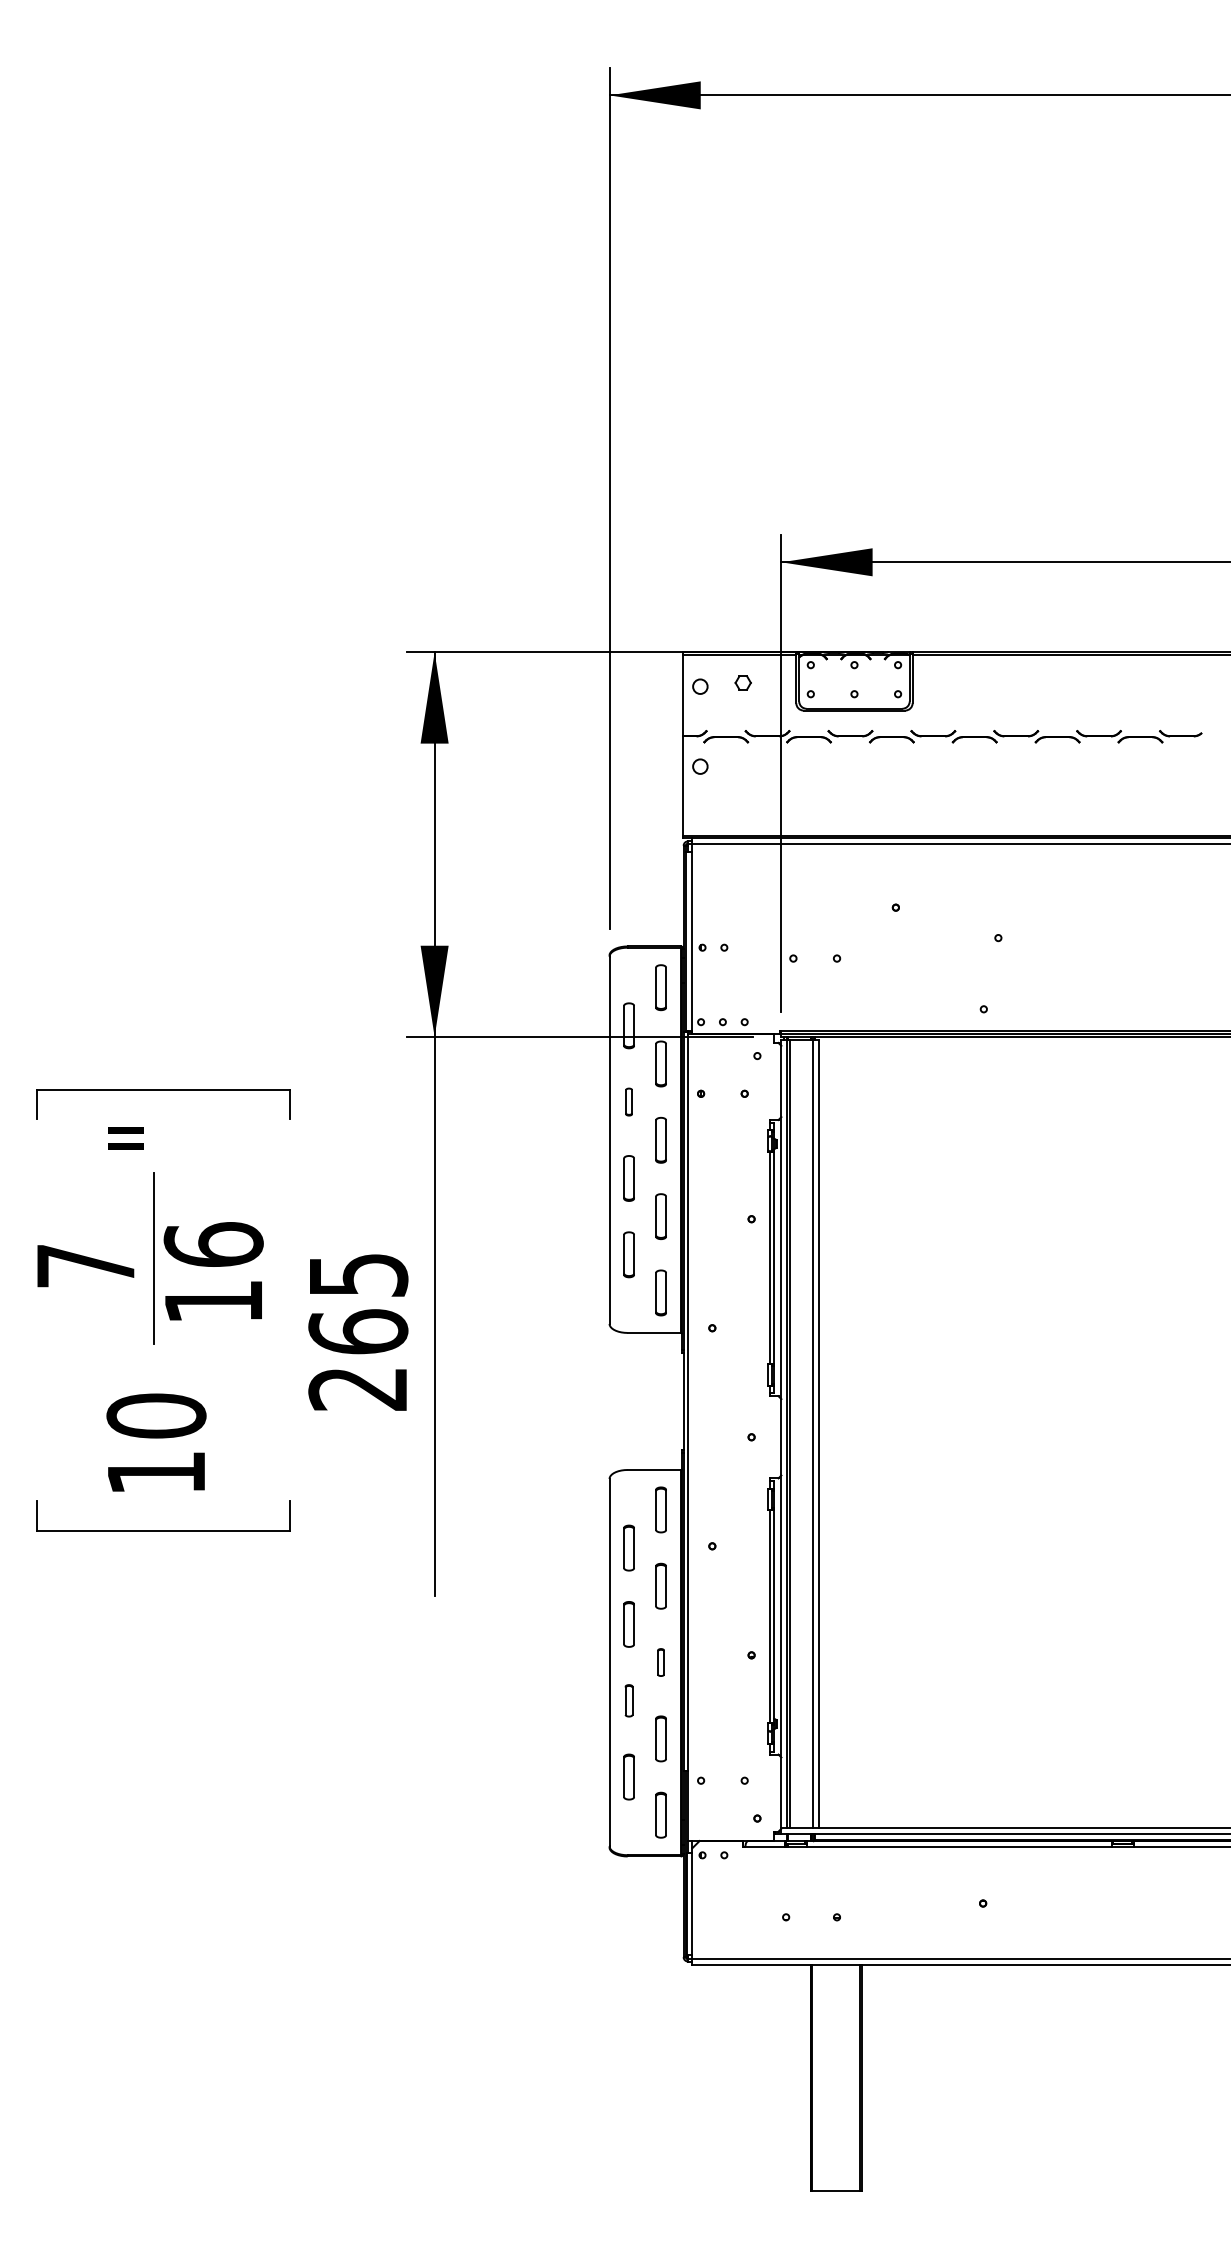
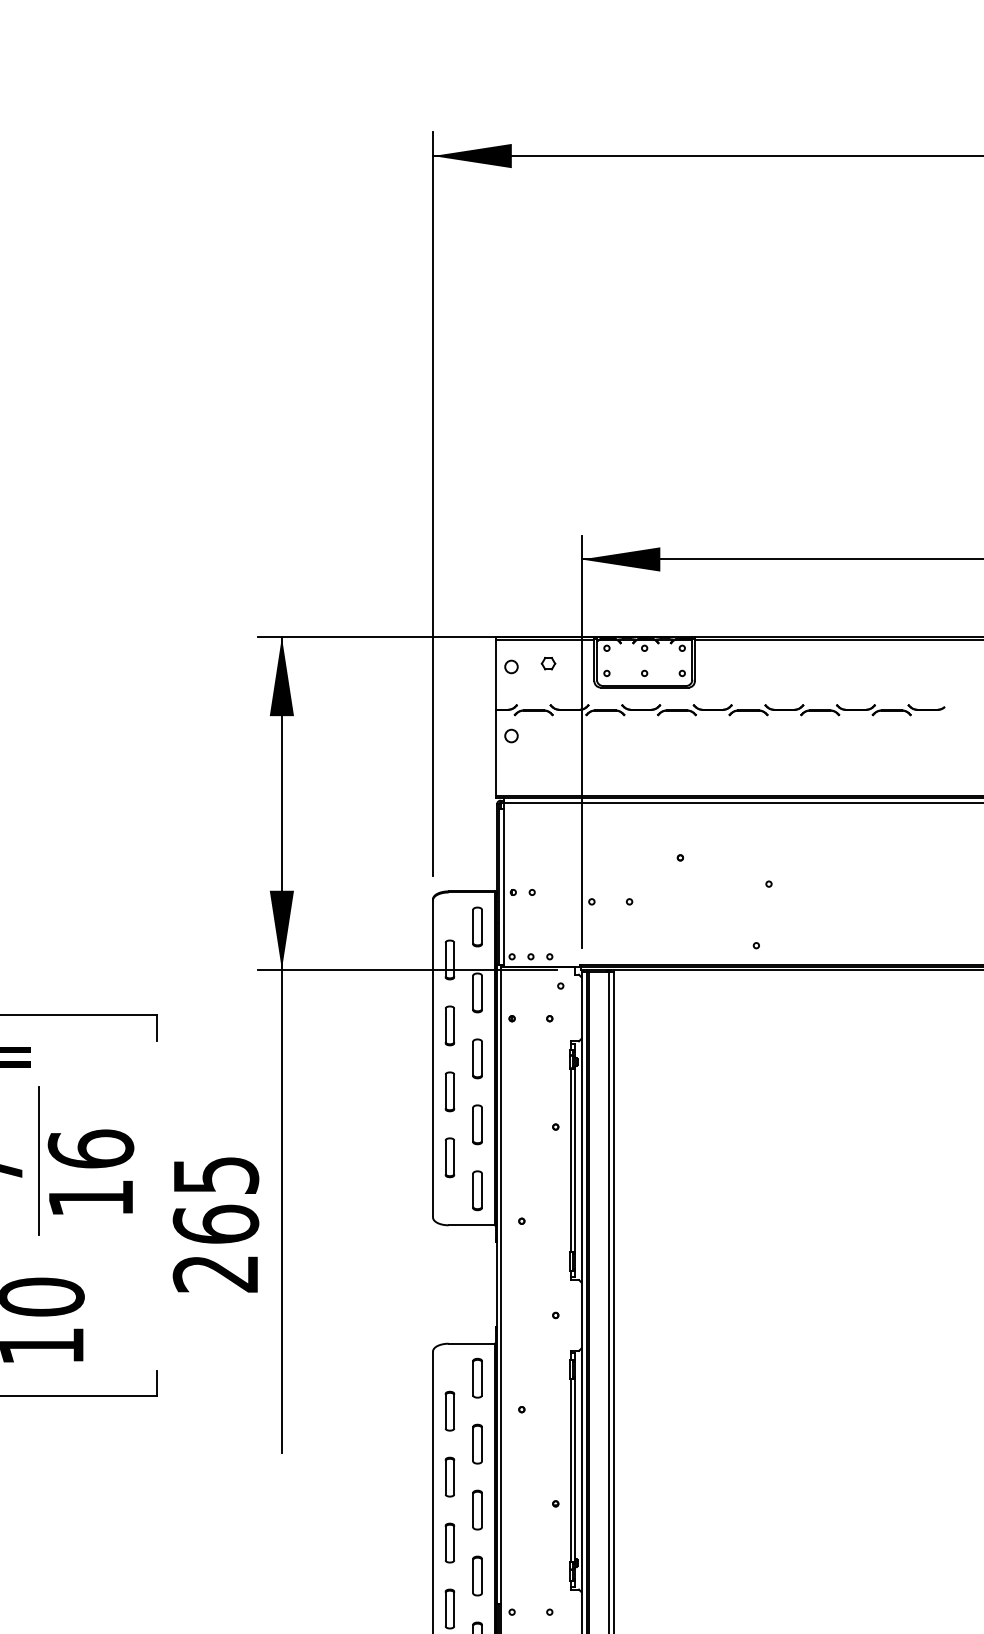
part: (628, 1101) -> (449, 1025), size x1.67
part: (660, 1662) -> (477, 1510), size x1.67
part: (628, 1700) -> (449, 1542), size x1.43

